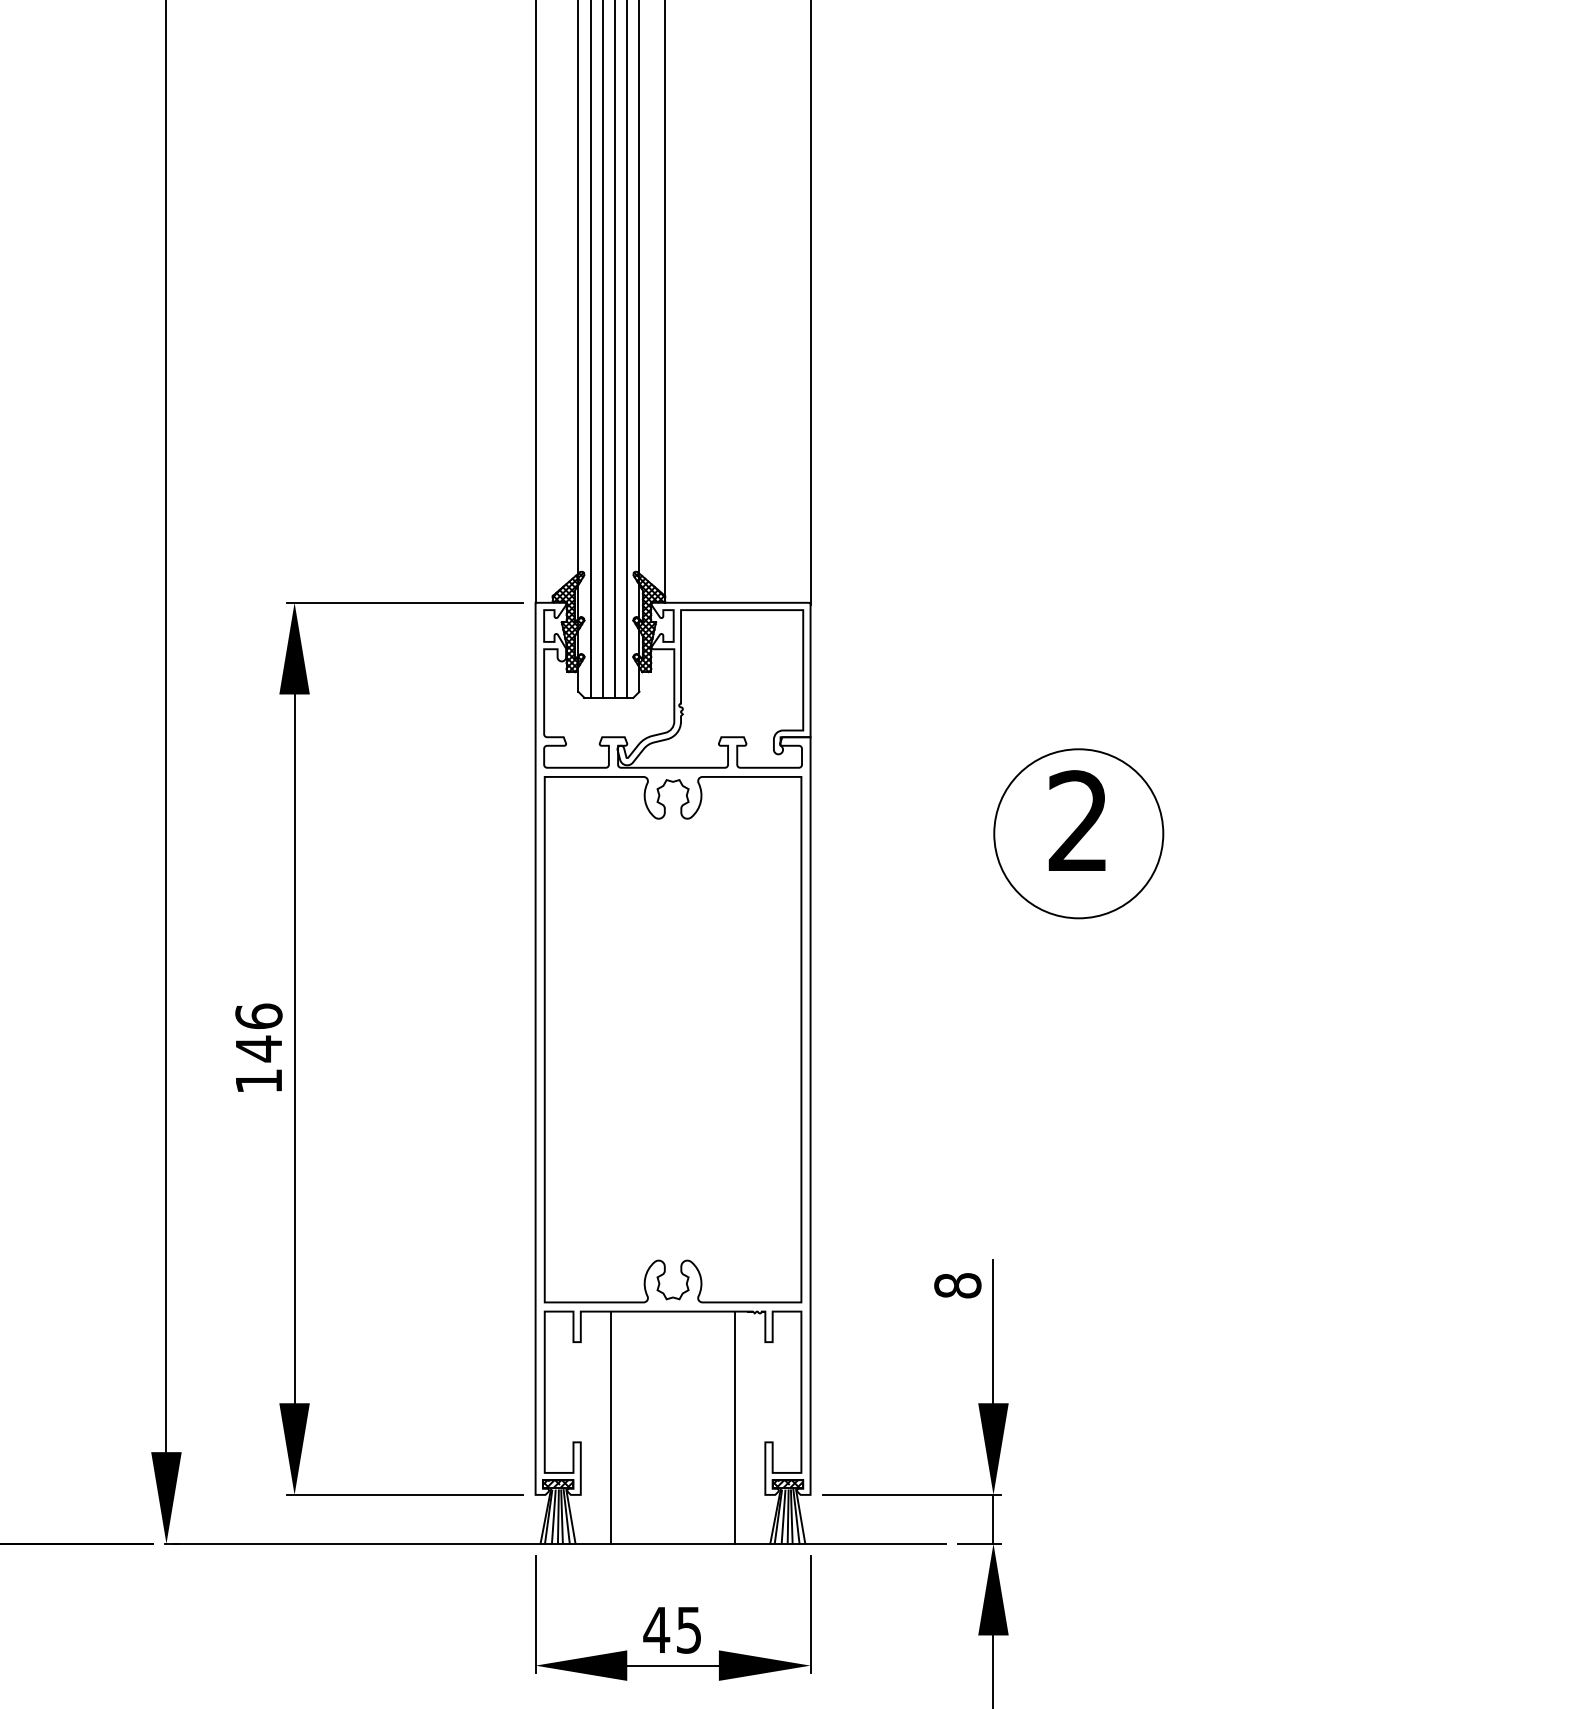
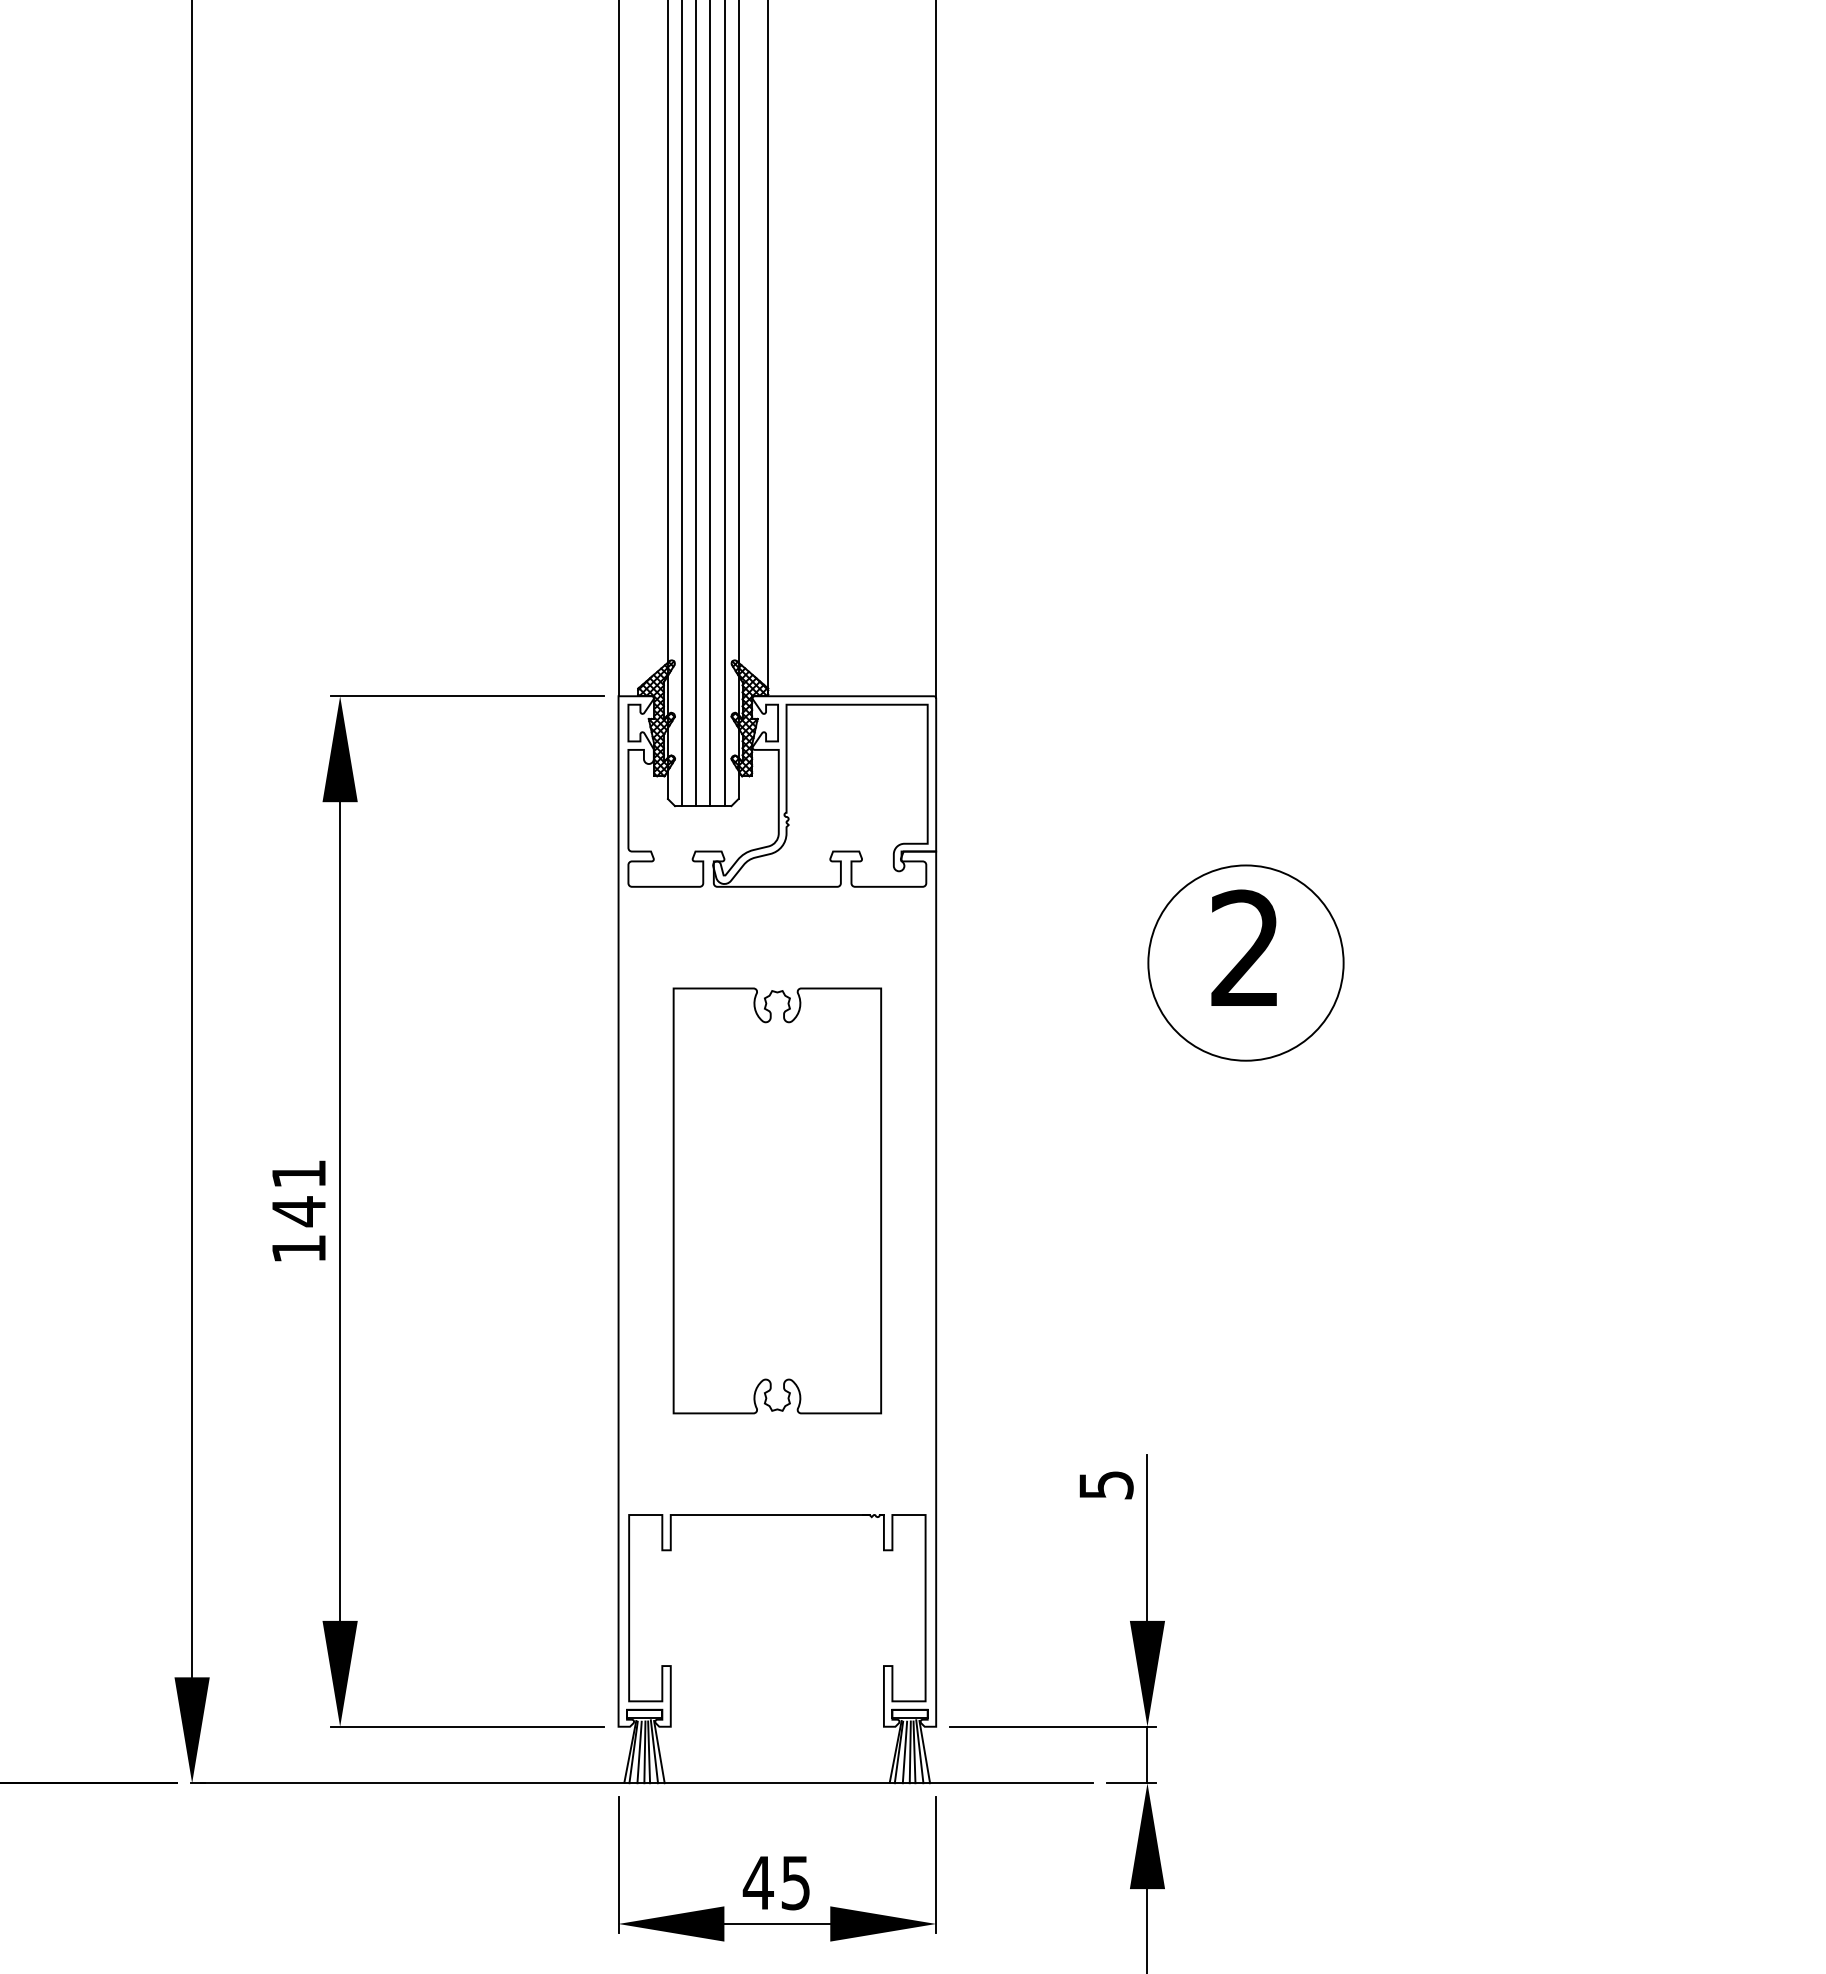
text: (258, 1015) -> (298, 1173), 146 -> 141
part: (673, 1039) -> (777, 1200), size x0.7
text: (958, 1285) -> (1106, 1484), 8 -> 5
line: (611, 1428) -> (706, 1649), removed
line: (734, 1428) -> (848, 1649), removed
hatch: (558, 1483) -> (644, 1713), removed
hatch: (787, 1483) -> (909, 1713), removed

